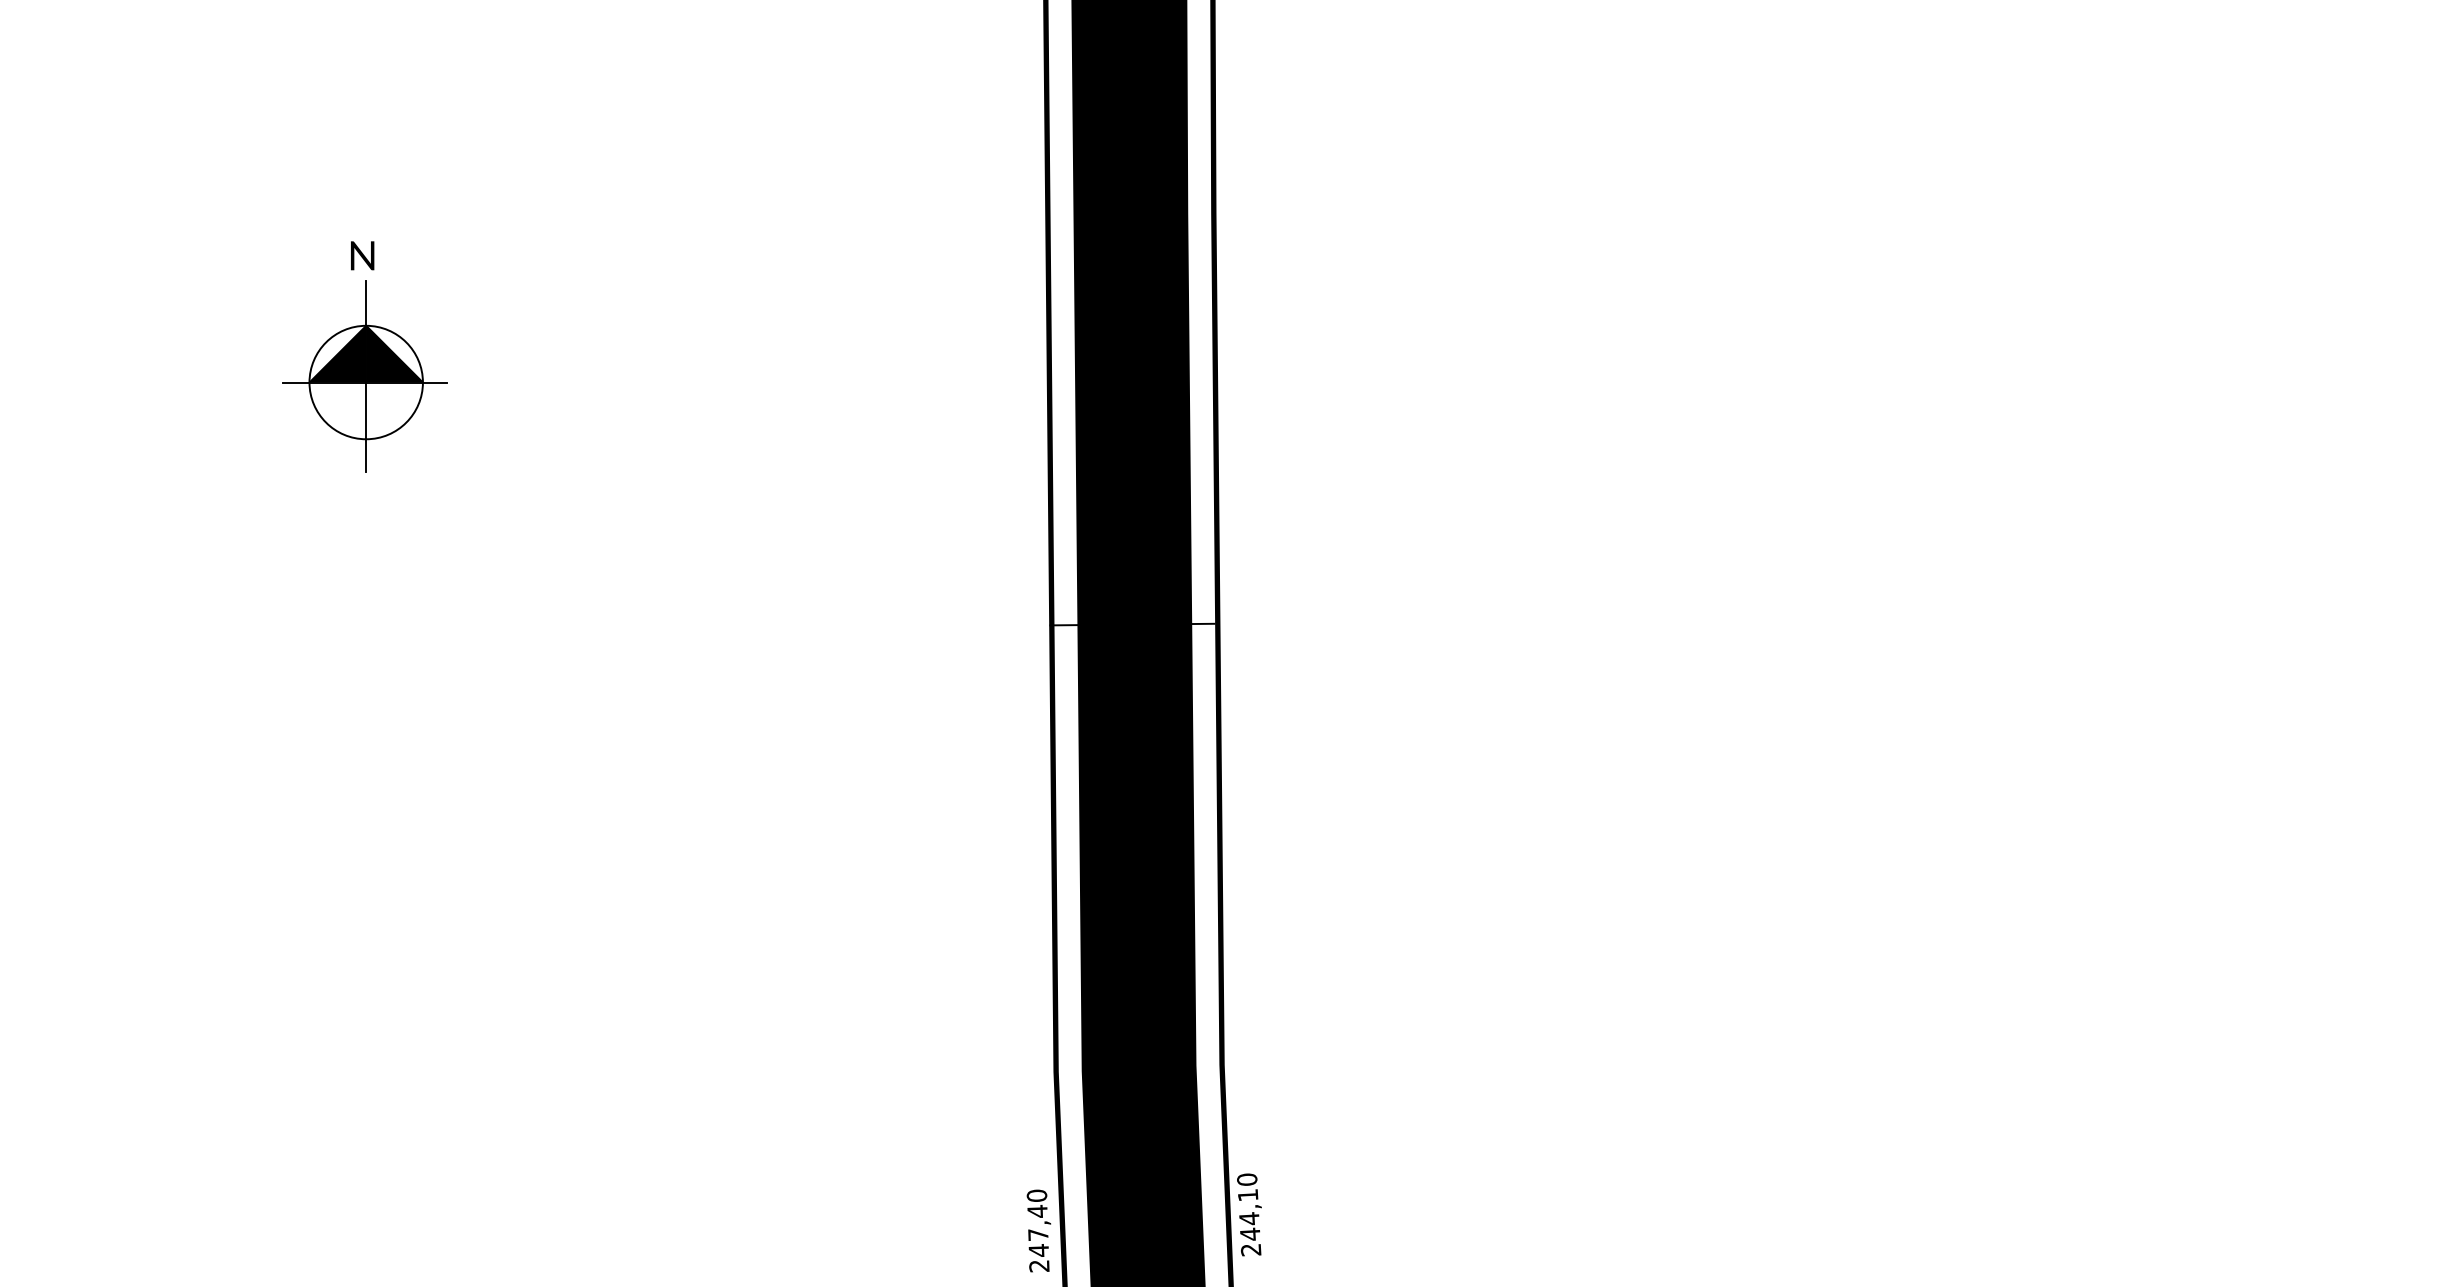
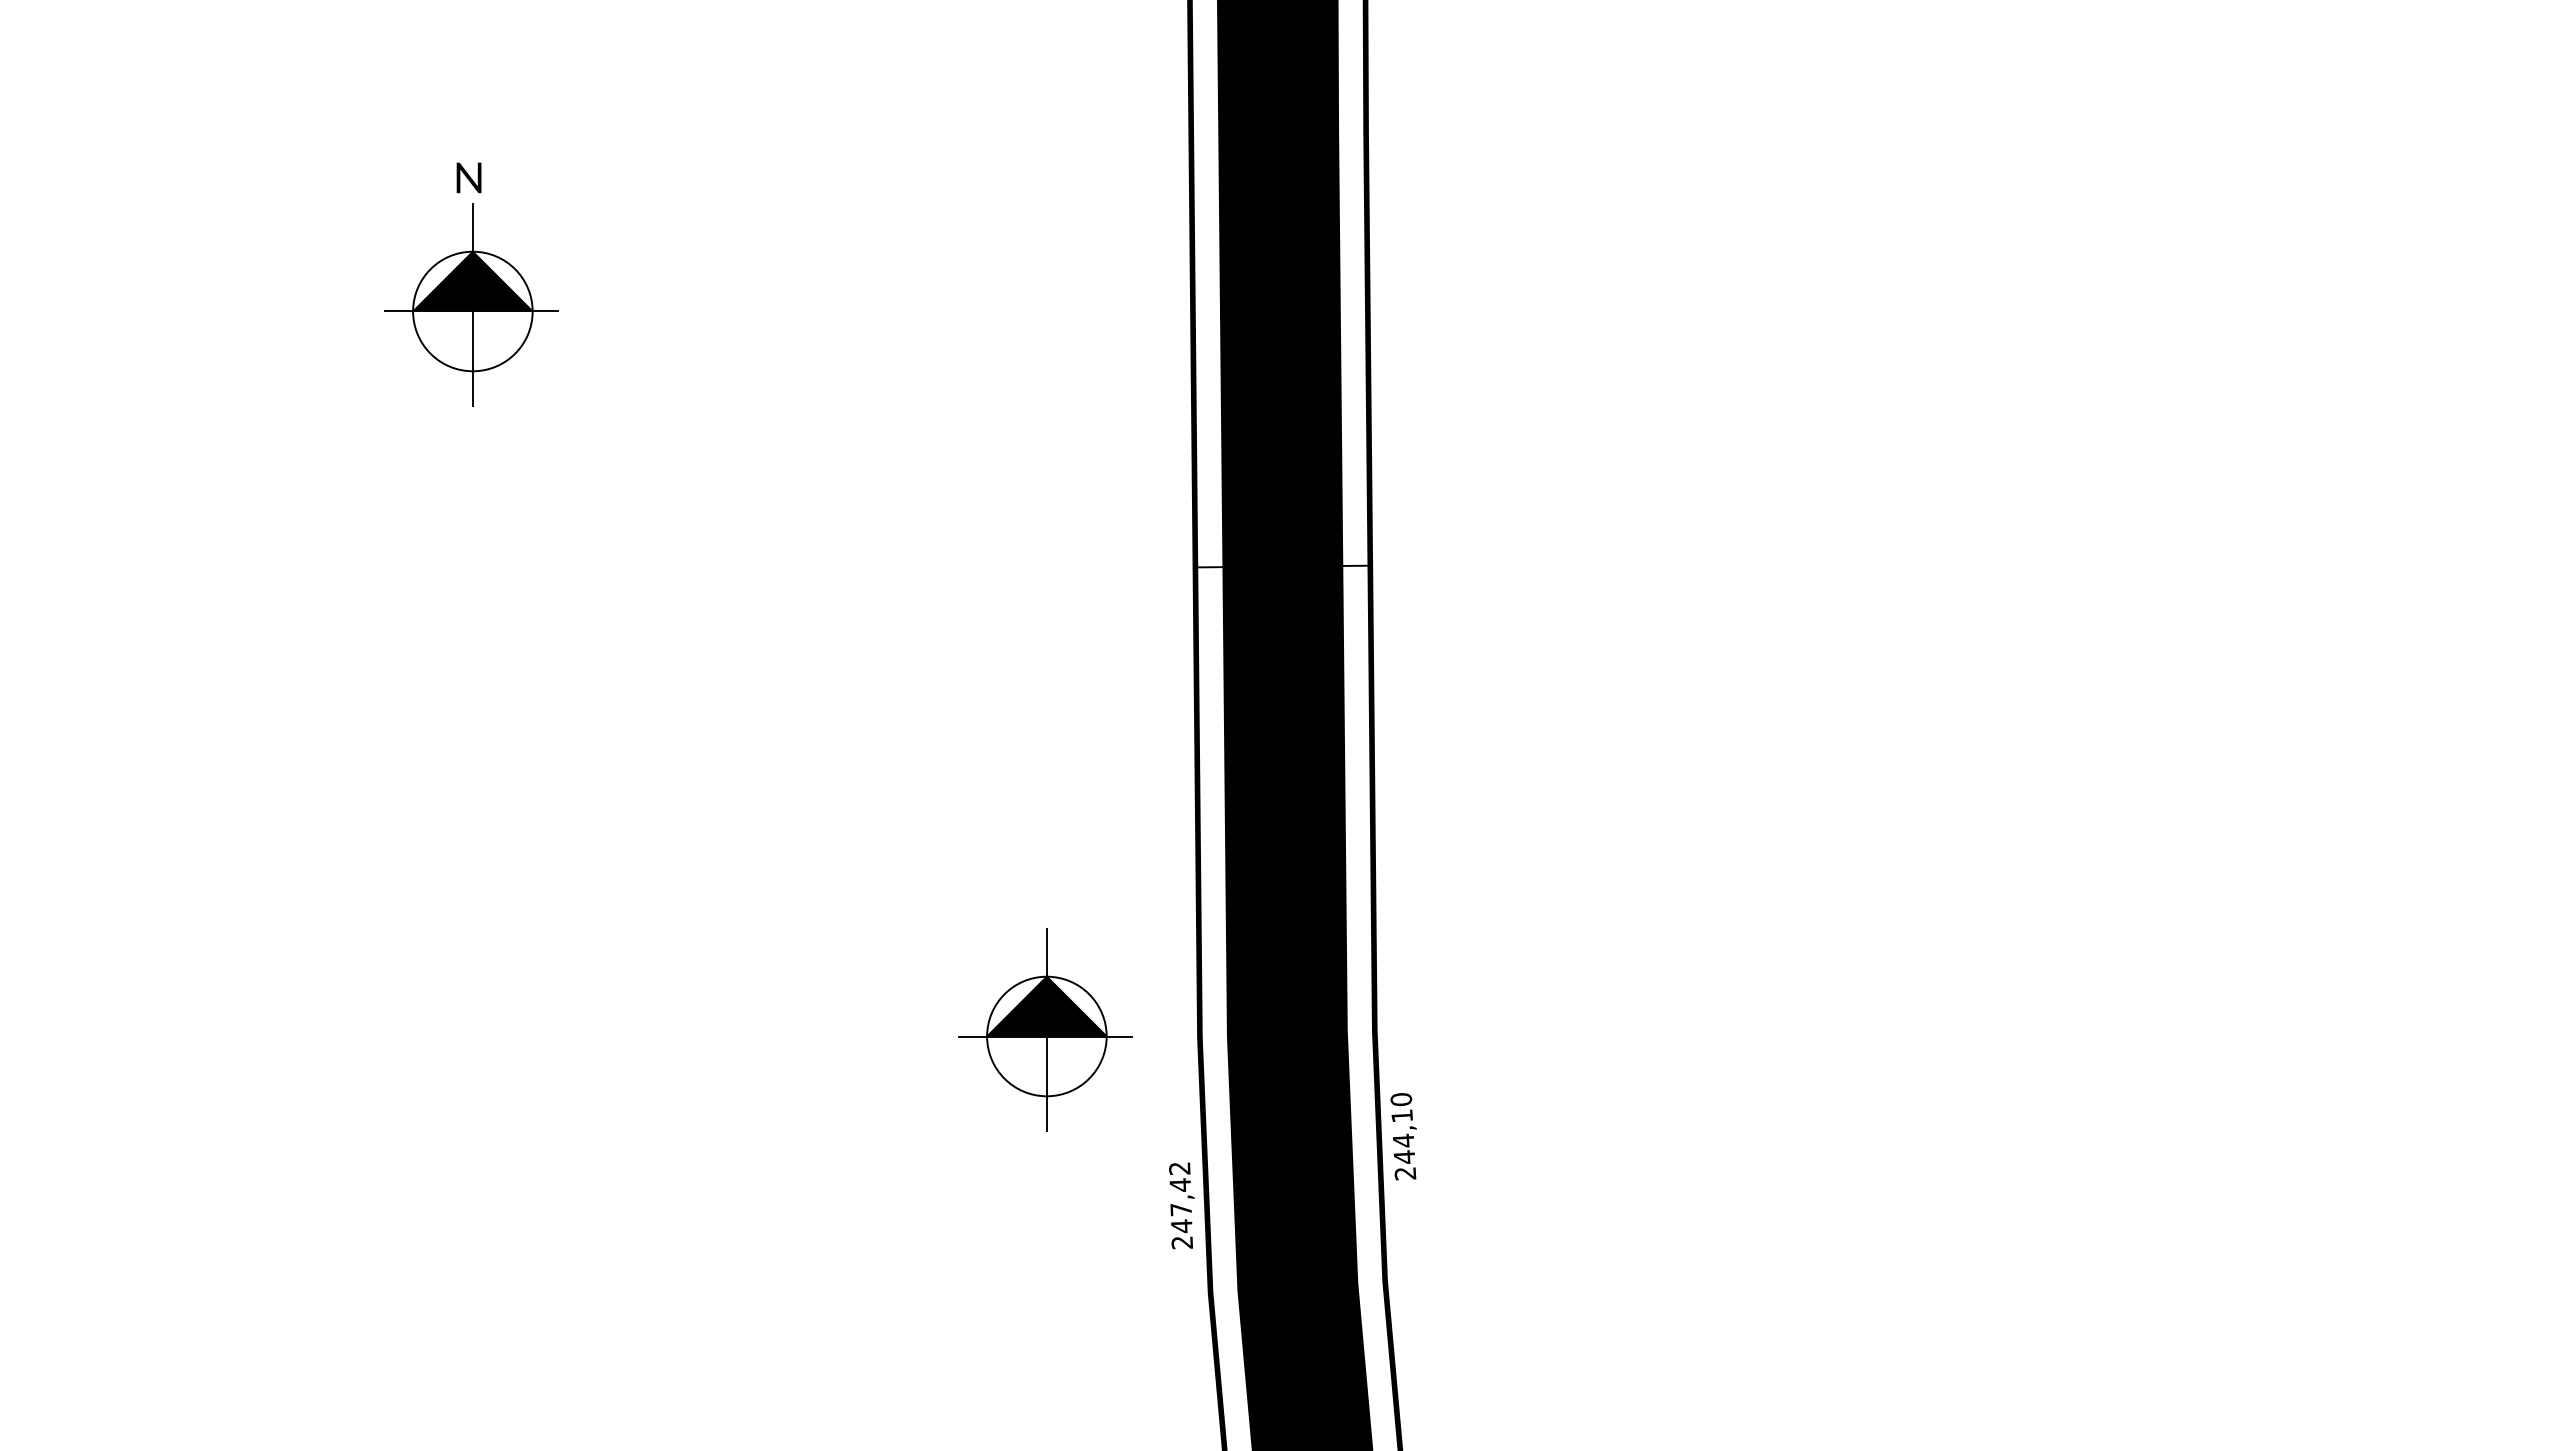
part: (909, 1063) -> (1045, 1029), added
text: (1036, 1195) -> (1179, 1168), 247,40 -> 247,42
text: (1249, 1214) -> (1403, 1136), moved

